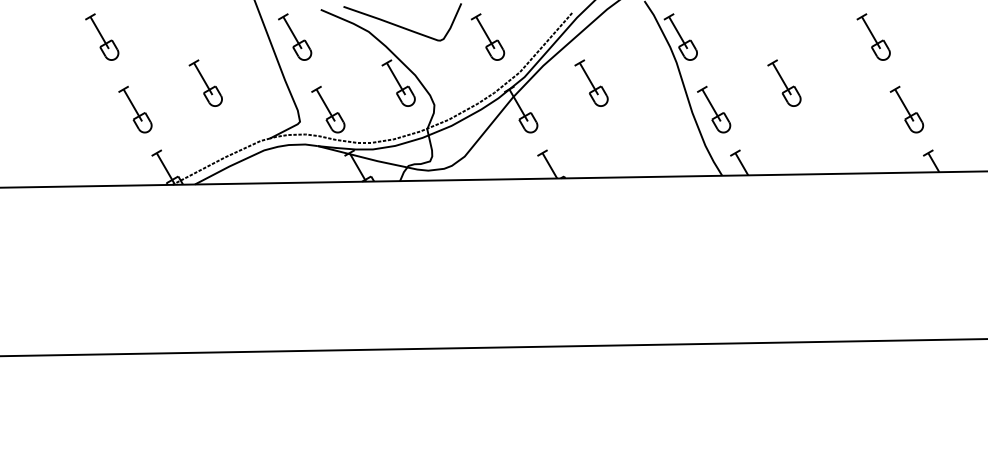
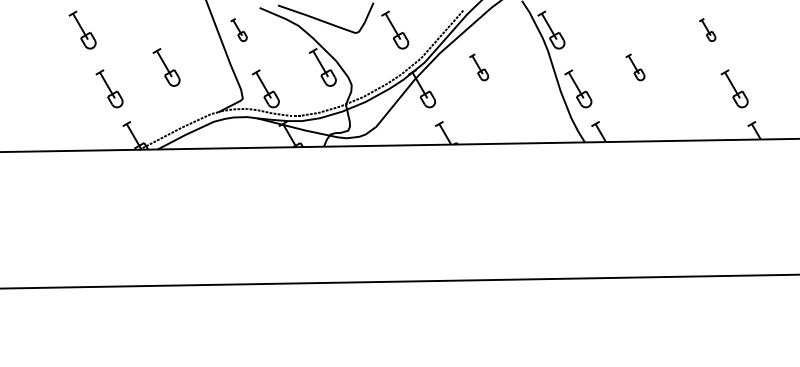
part: (295, 36) -> (239, 29), size x0.6
part: (873, 36) -> (707, 29), size x0.6
part: (591, 82) -> (478, 66), size x0.7
part: (784, 82) -> (635, 66), size x0.7

